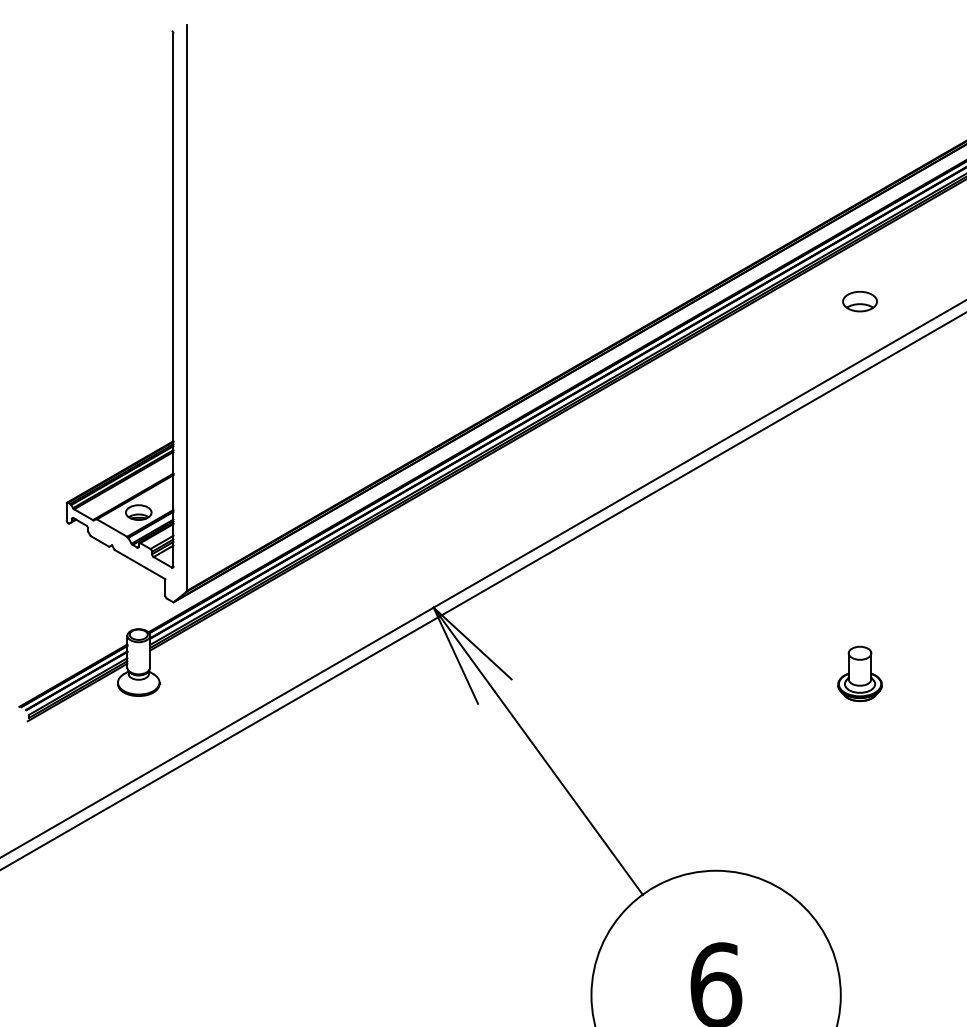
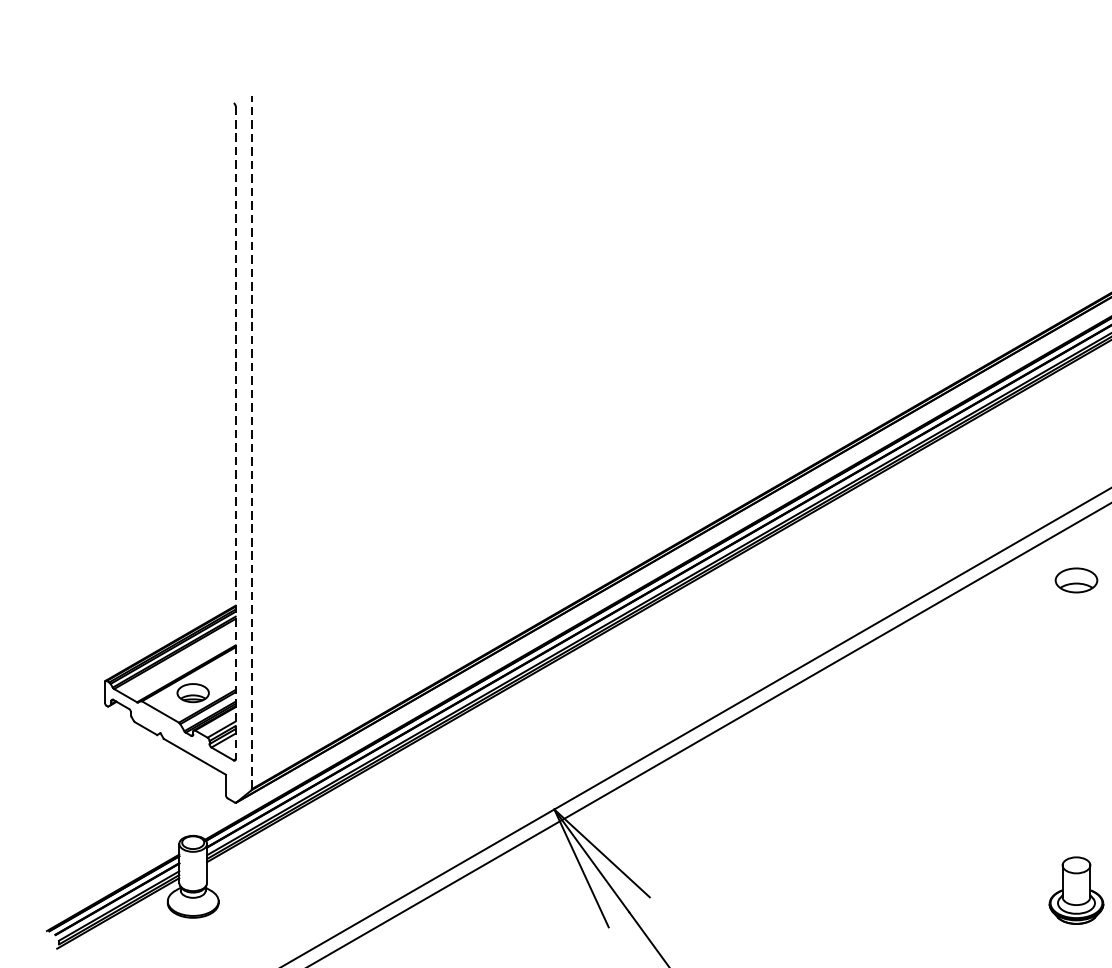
line: (173, 300) -> (235, 433), solid -> dashed
part: (859, 301) -> (1075, 580), moved
line: (186, 307) -> (251, 441), solid -> dashed

